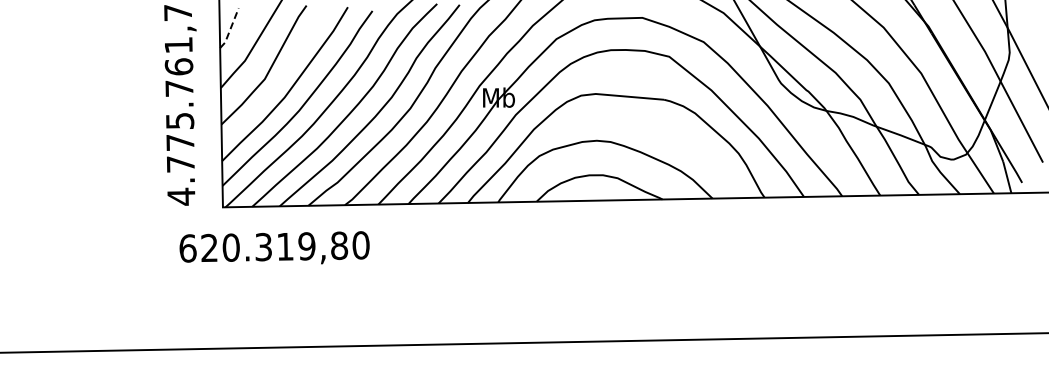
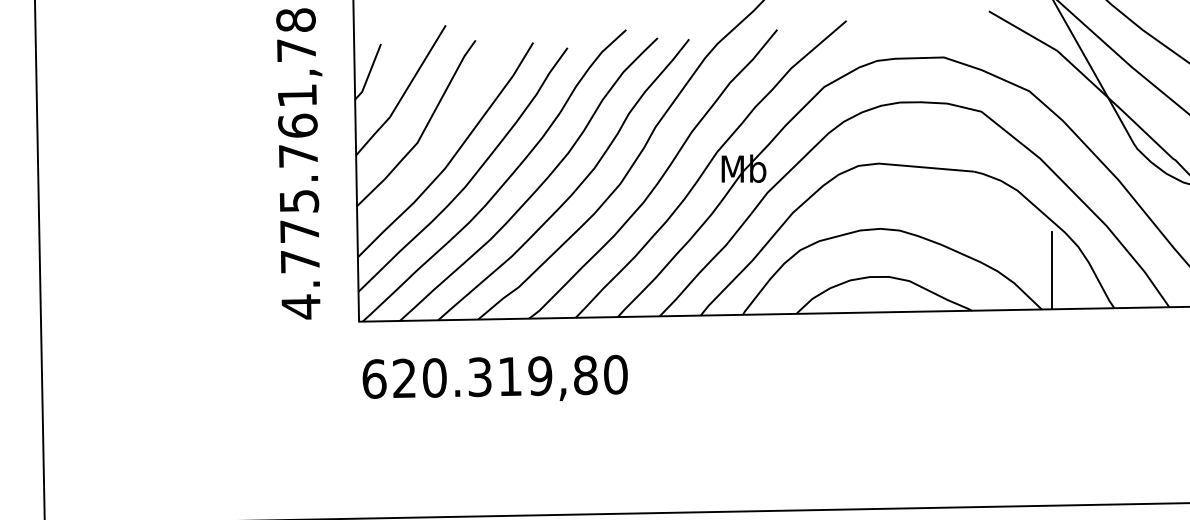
line: (230, 29) -> (369, 73), dashed -> solid
line: (719, 170) -> (1051, 270), added
text: (274, 247) -> (495, 377), moved

